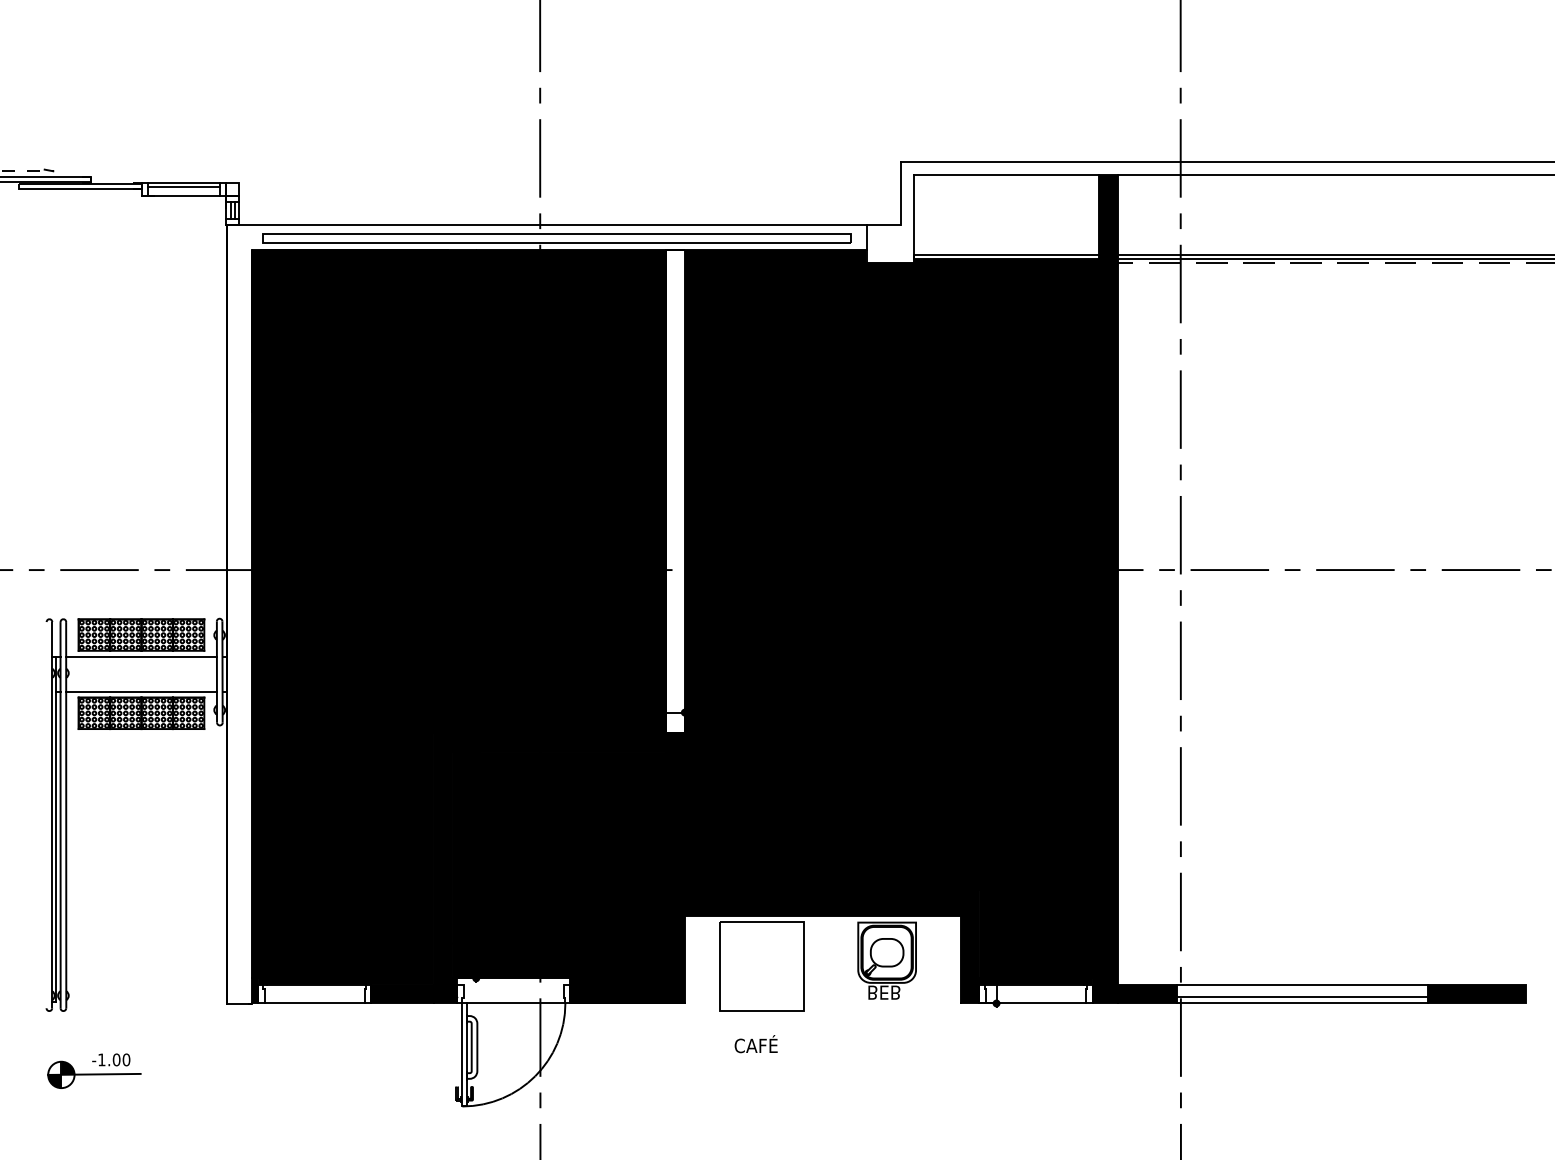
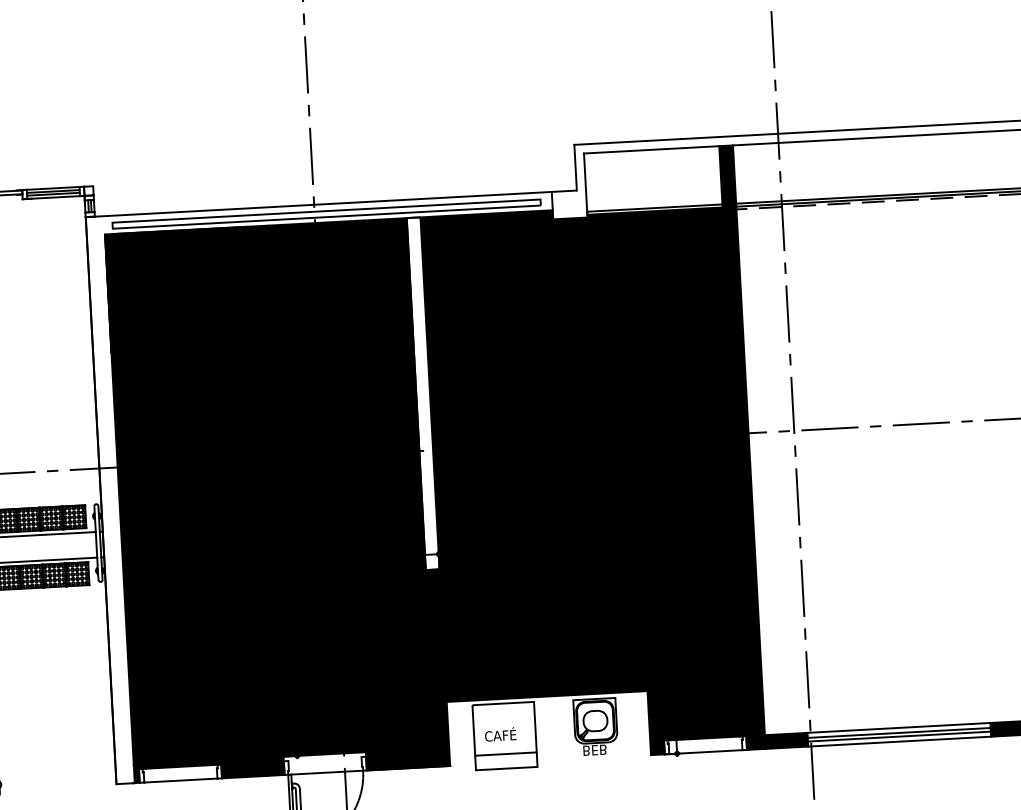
line: (183, 191) -> (53, 194), added
line: (761, 991) -> (505, 754), added
line: (1301, 991) -> (898, 732), added
text: (755, 1044) -> (500, 734), moved

